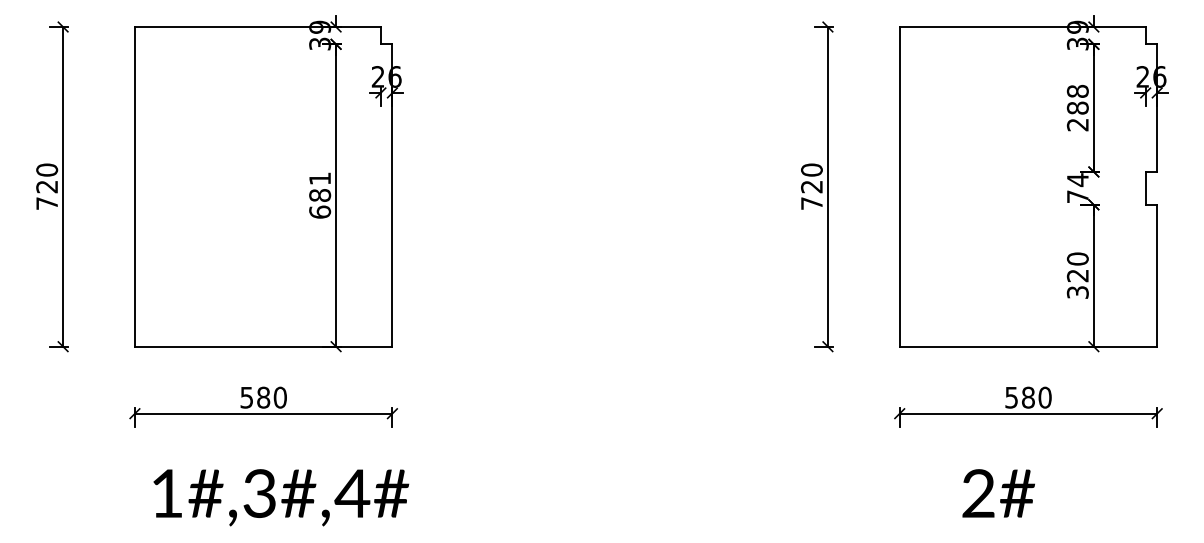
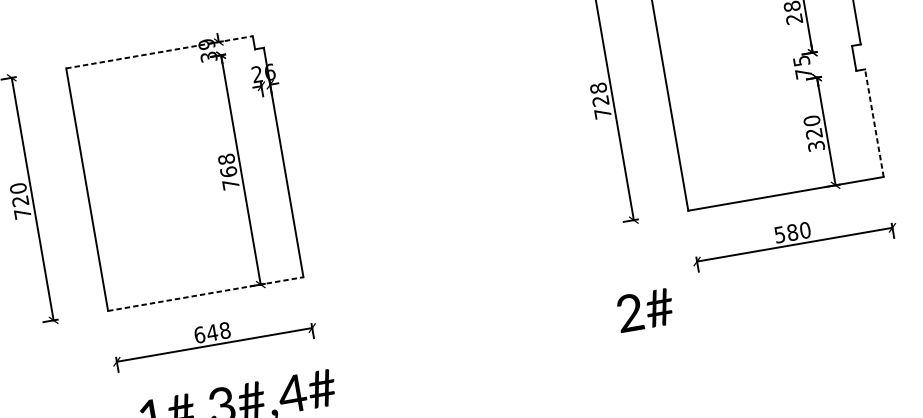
line: (257, 27) -> (159, 52), solid -> dashed
text: (811, 169) -> (598, 87), 720 -> 728
text: (1077, 180) -> (801, 61), 74 -> 75
text: (320, 195) -> (229, 171), 681 -> 768
line: (1157, 275) -> (874, 122), solid -> dashed
line: (263, 346) -> (205, 293), solid -> dashed
text: (263, 397) -> (212, 332), 580 -> 648
text: (998, 493) -> (645, 310), moved

